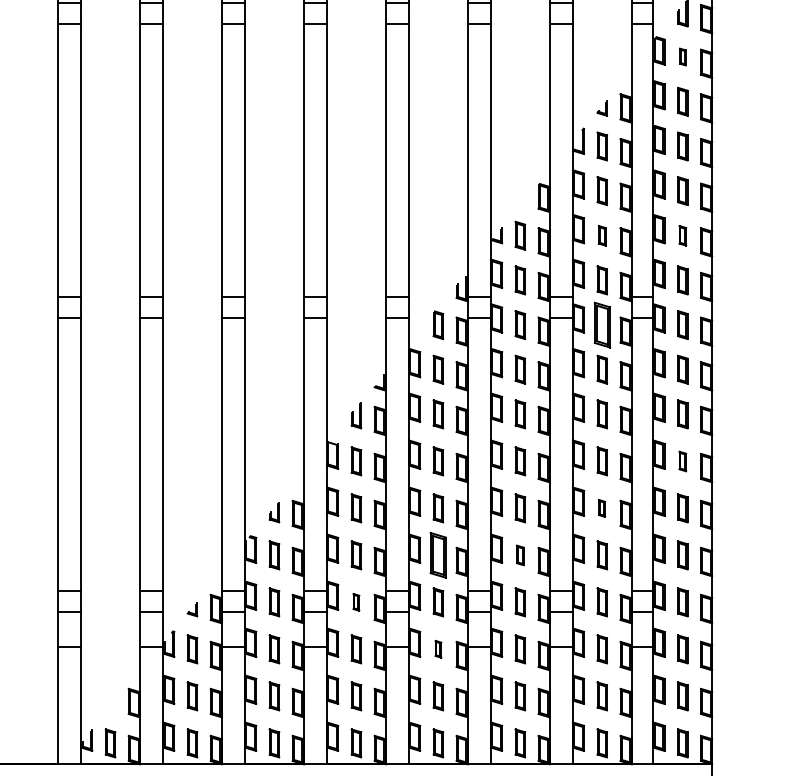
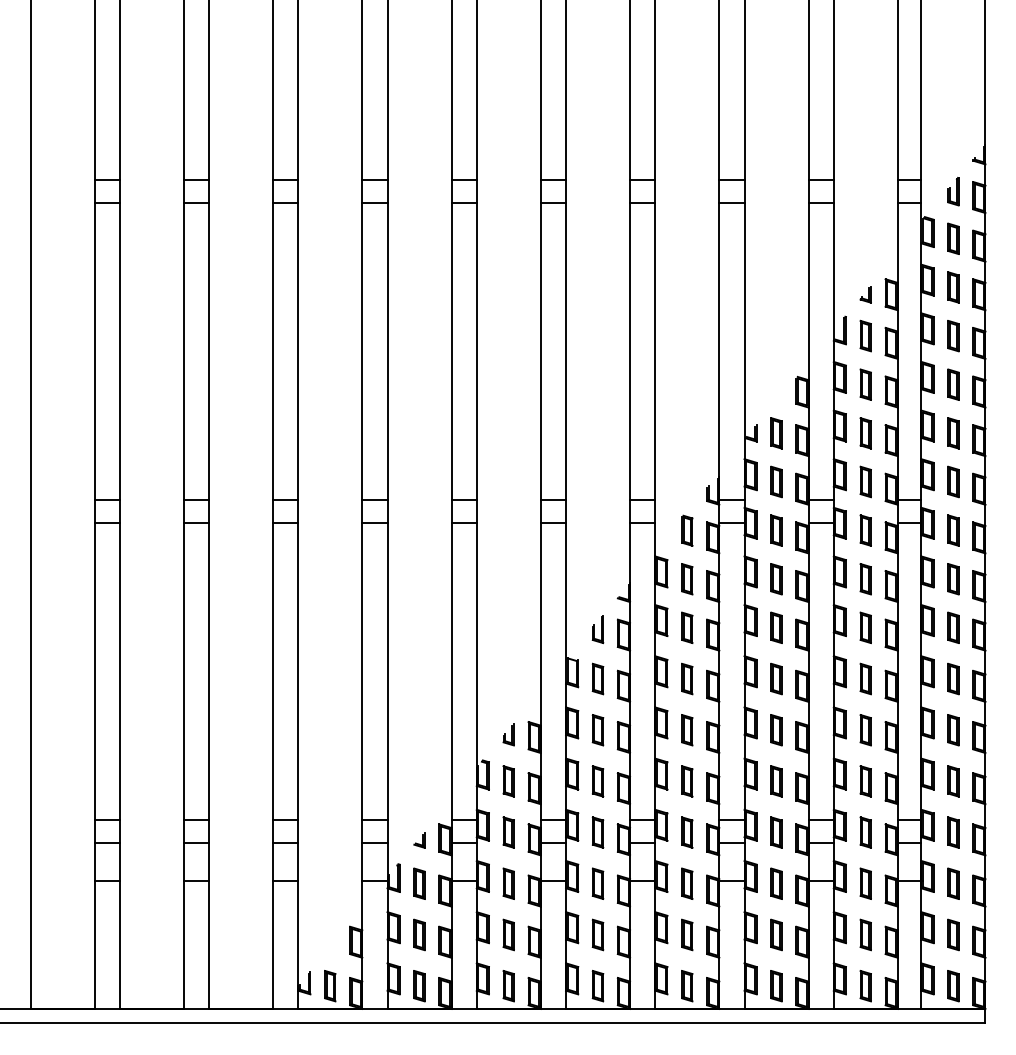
part: (682, 56) -> (953, 238), size x1.67
part: (602, 235) -> (865, 433), size x1.43
part: (682, 235) -> (953, 433), size x1.43
part: (602, 324) -> (865, 530), size x0.62
part: (682, 461) -> (953, 679), size x1.43
part: (602, 508) -> (865, 730), size x1.67
part: (438, 555) -> (687, 781), size x0.62
part: (520, 555) -> (776, 781), size x1.43
part: (355, 602) -> (597, 832), size x1.67
part: (438, 649) -> (687, 883), size x1.67

